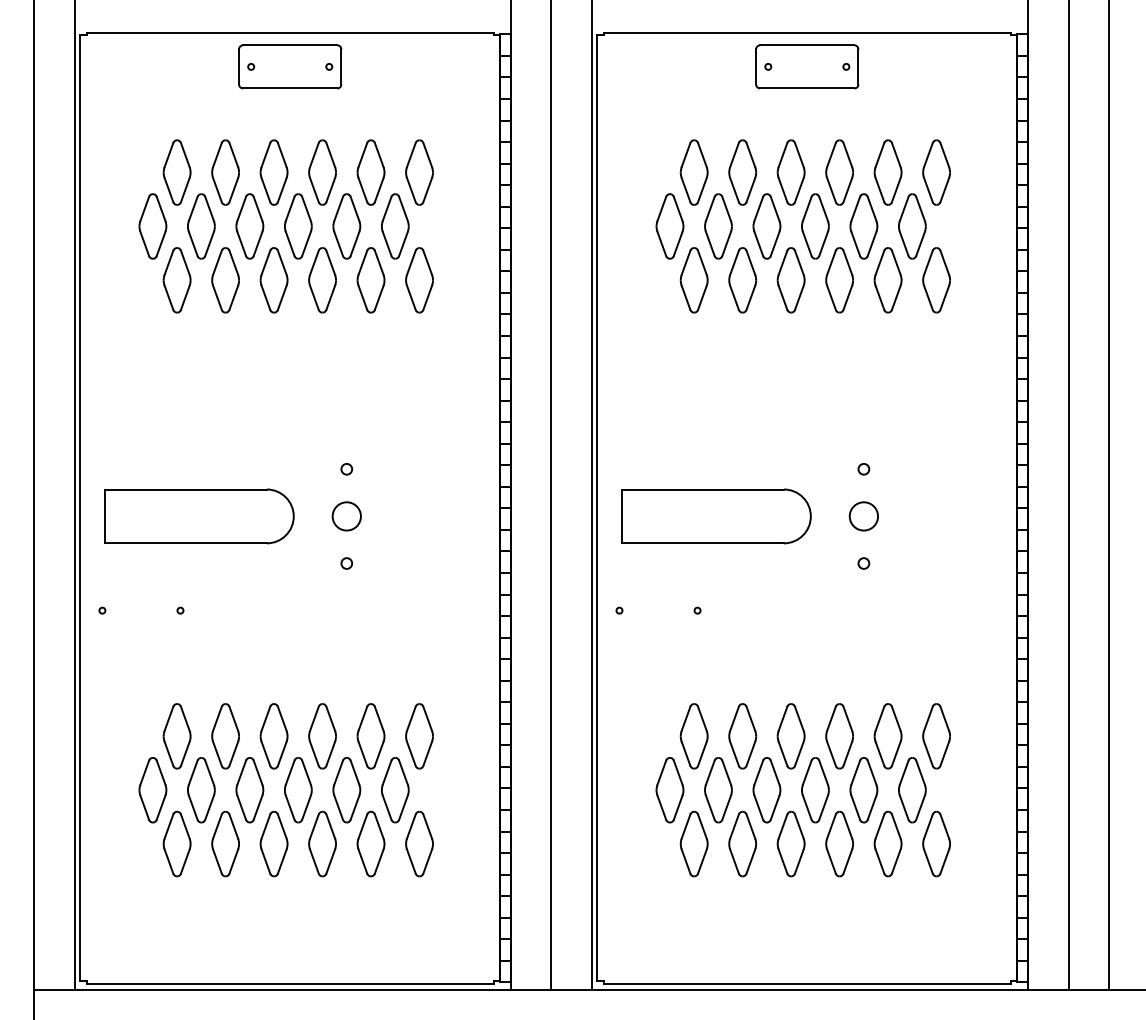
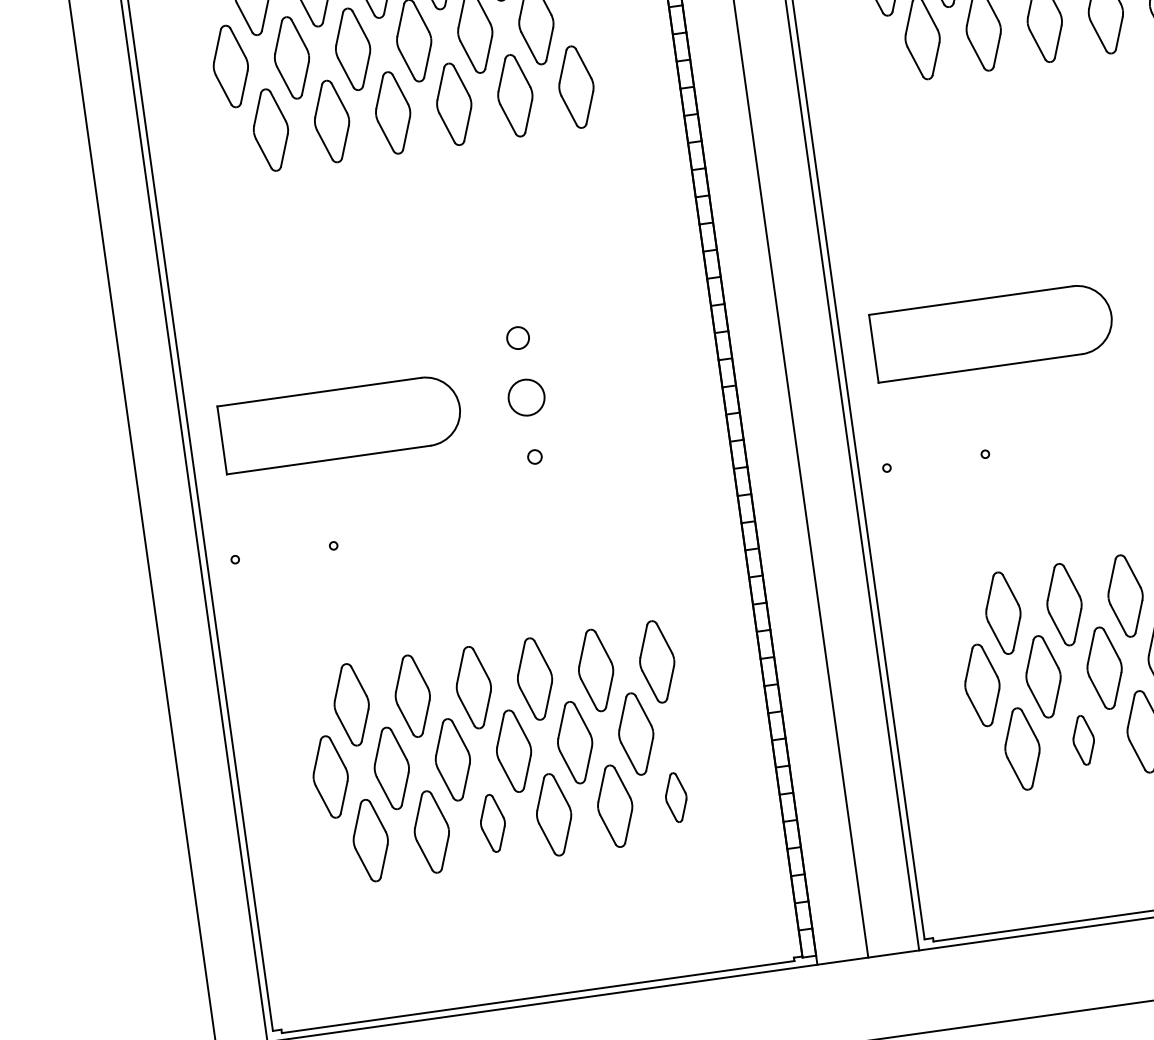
circle: (346, 469) -> (517, 338), size x1.6
part: (273, 843) -> (492, 822), size x0.7
part: (419, 843) -> (676, 796), size x0.6
part: (742, 843) -> (1083, 739), size x0.6

